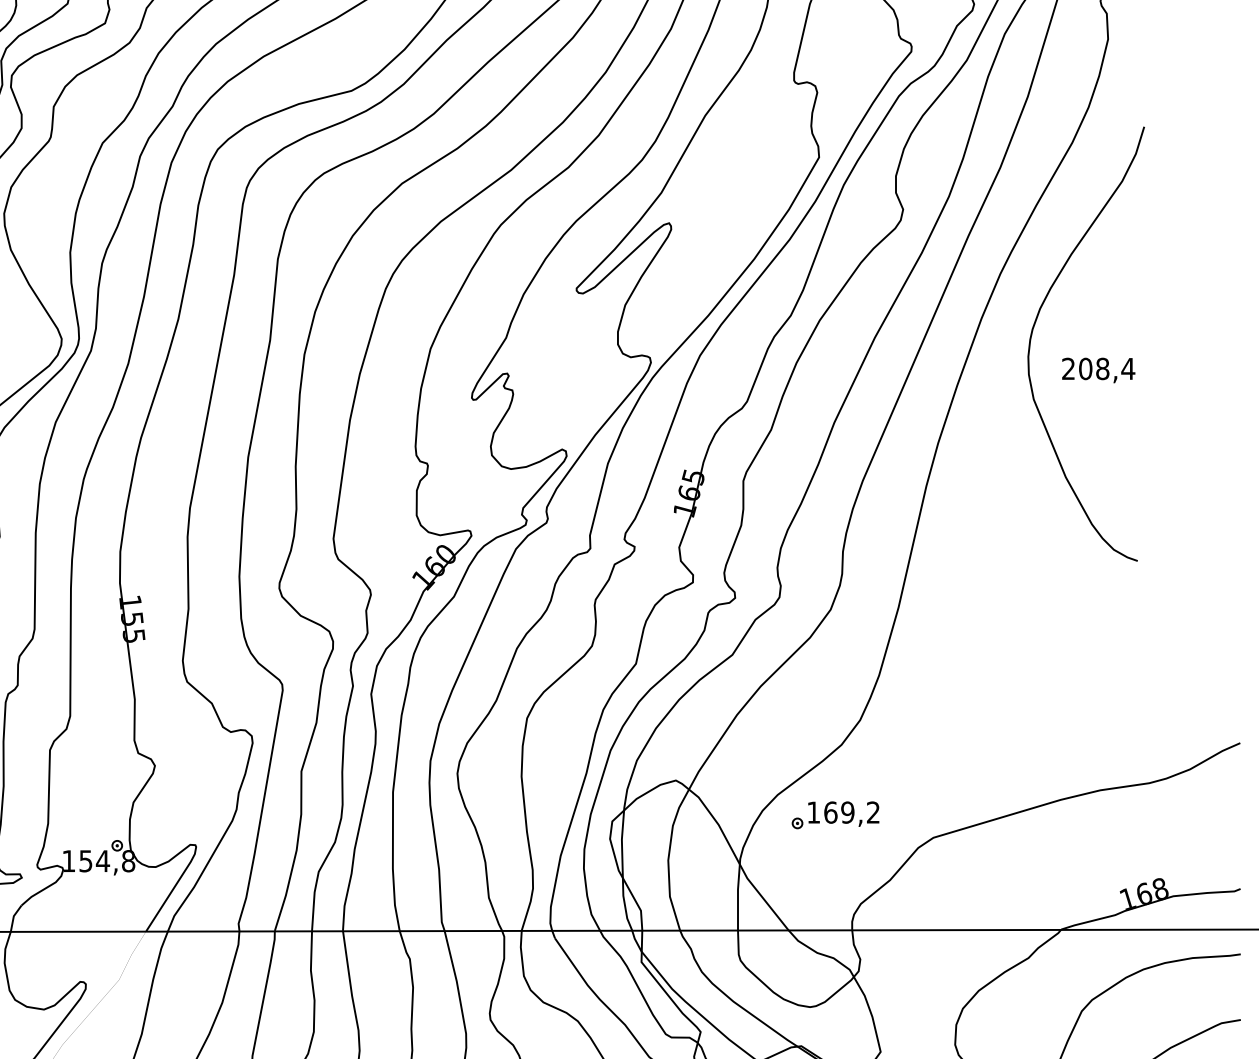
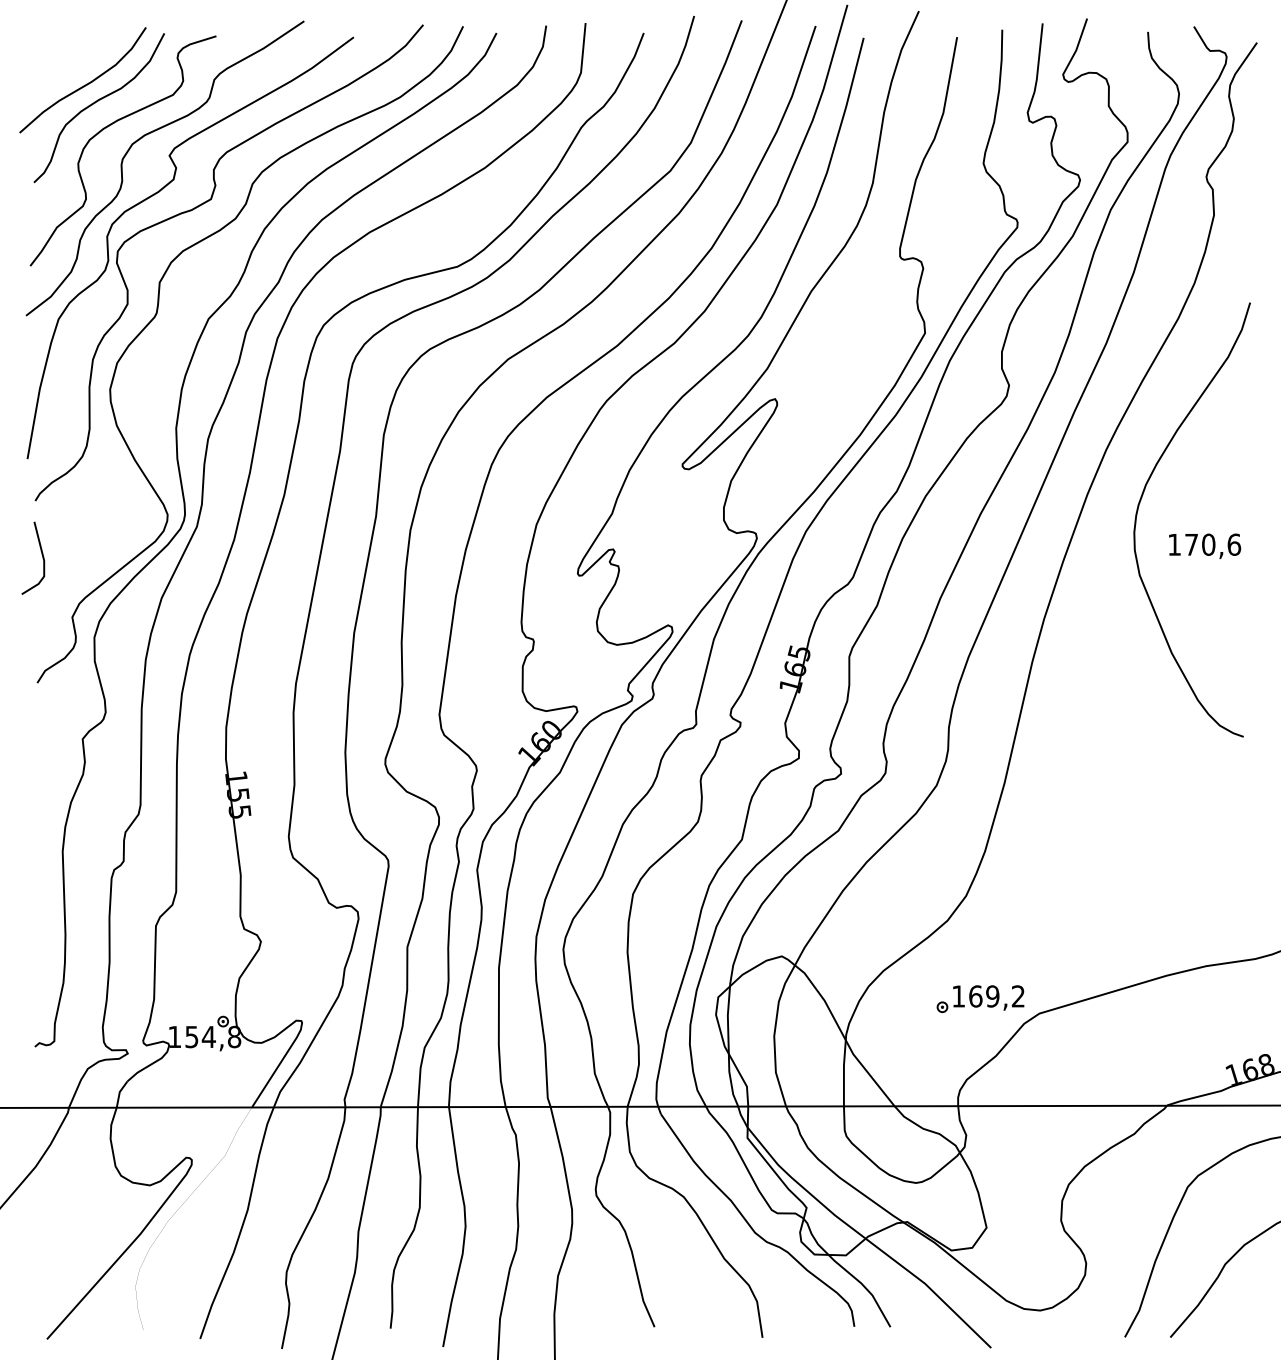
text: (1098, 368) -> (1204, 544), 208,4 -> 170,6
part: (835, 814) -> (980, 998), moved

